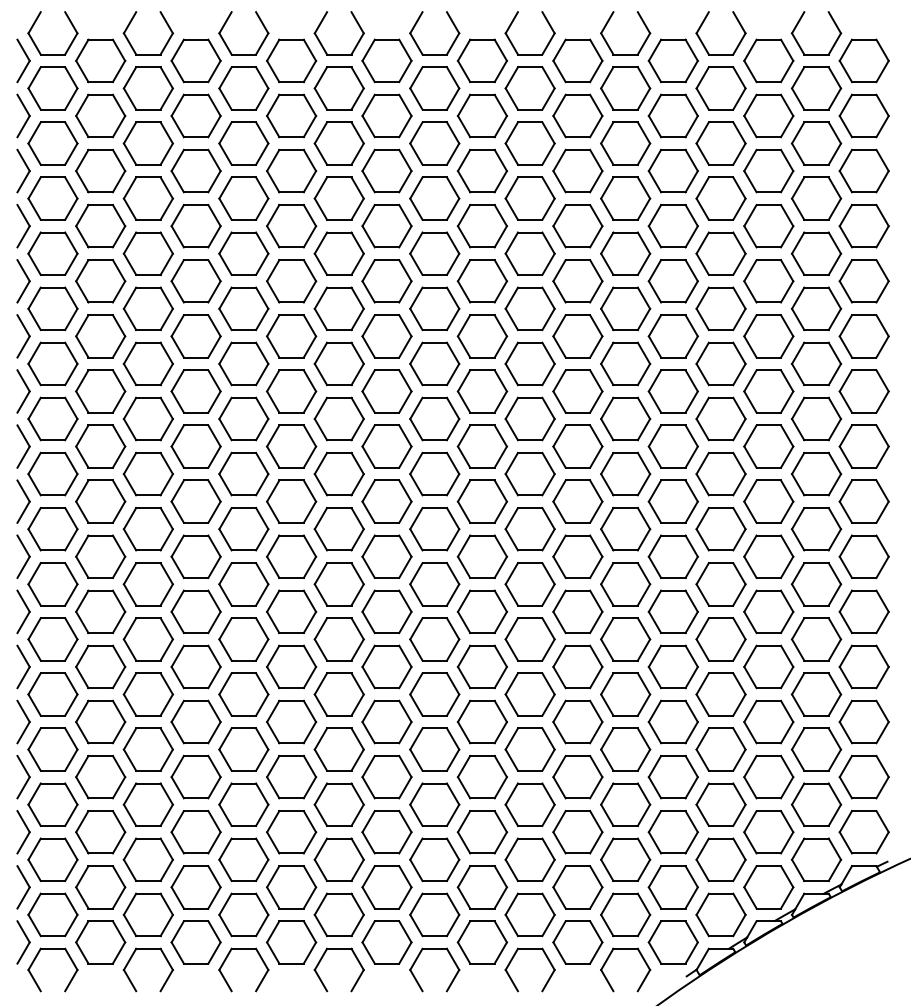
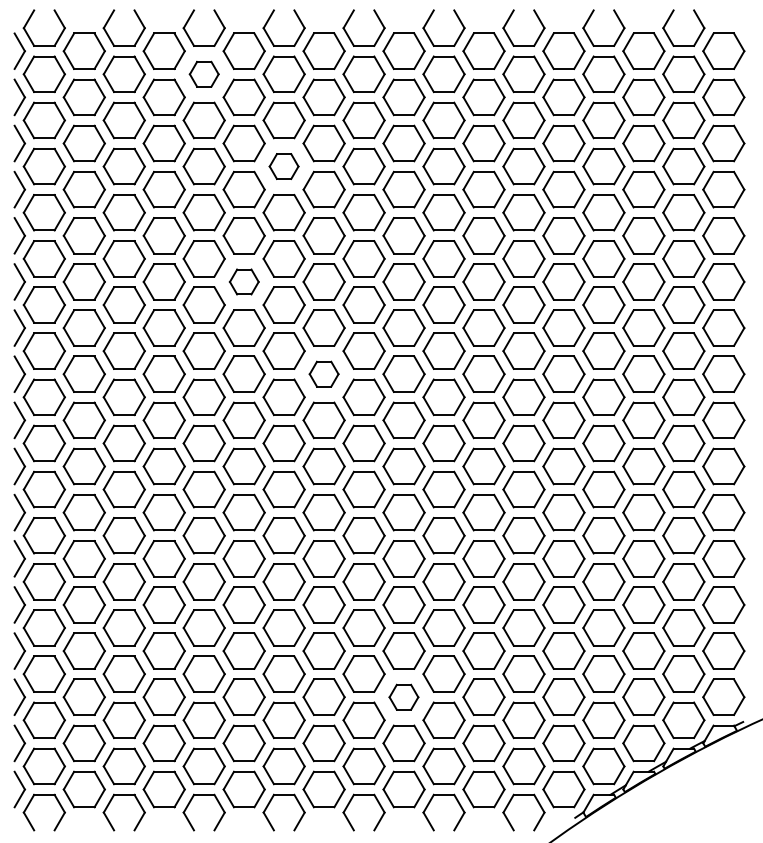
part: (243, 88) -> (203, 74), size x0.7
part: (338, 198) -> (283, 166), size x0.7
part: (291, 336) -> (244, 282), size x0.7
part: (386, 446) -> (323, 374), size x0.7
part: (481, 832) -> (403, 697), size x0.7

